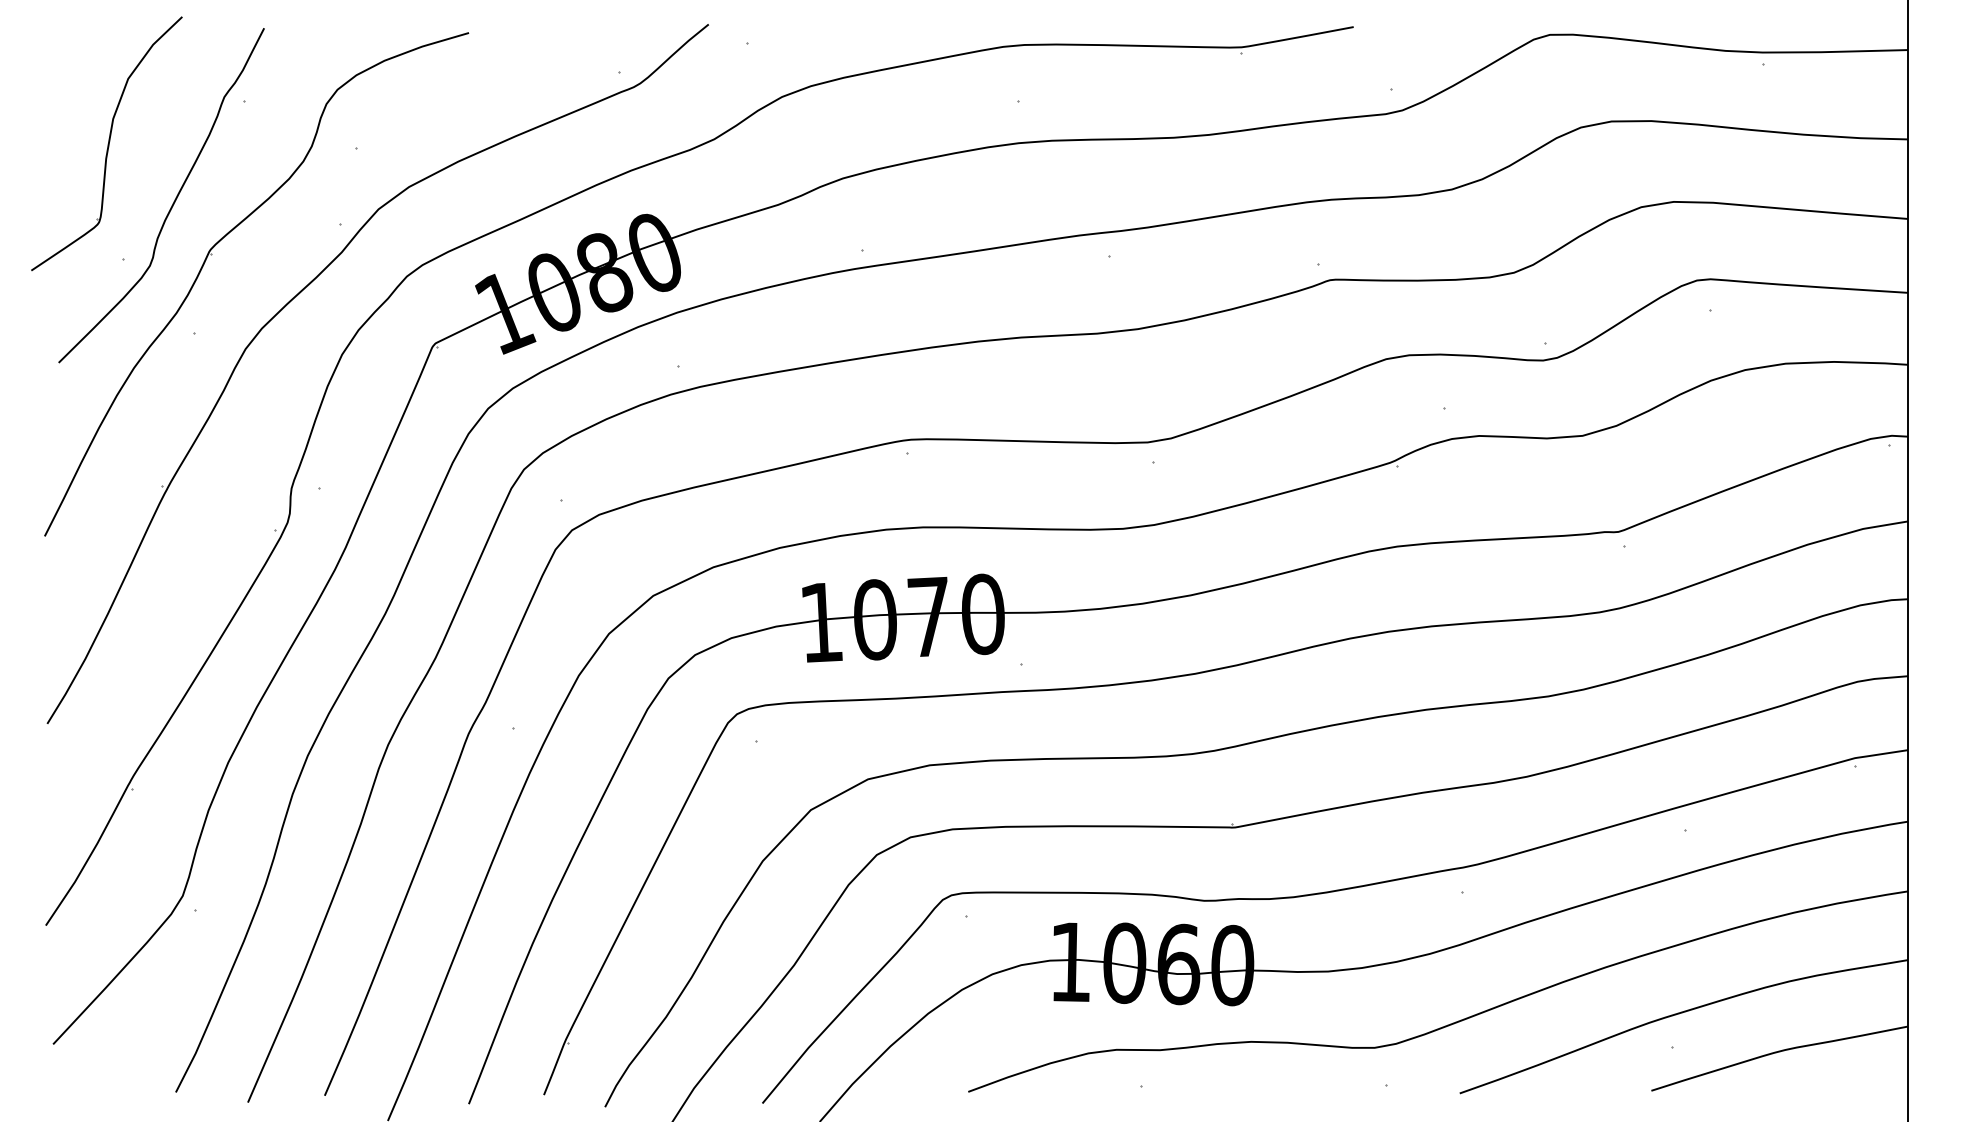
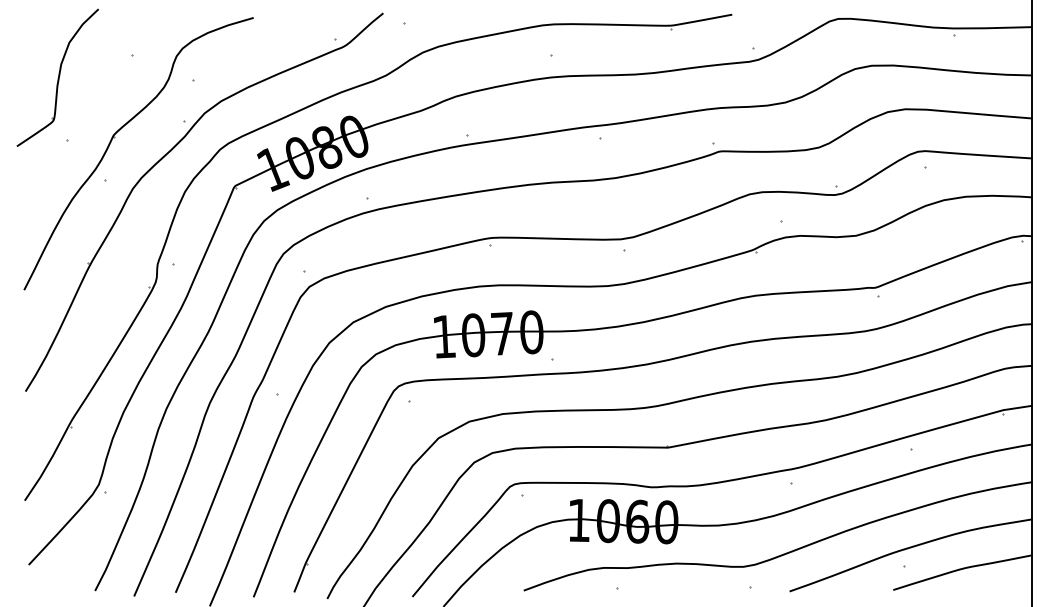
curve: (172, 200) -> (93, 108), removed

